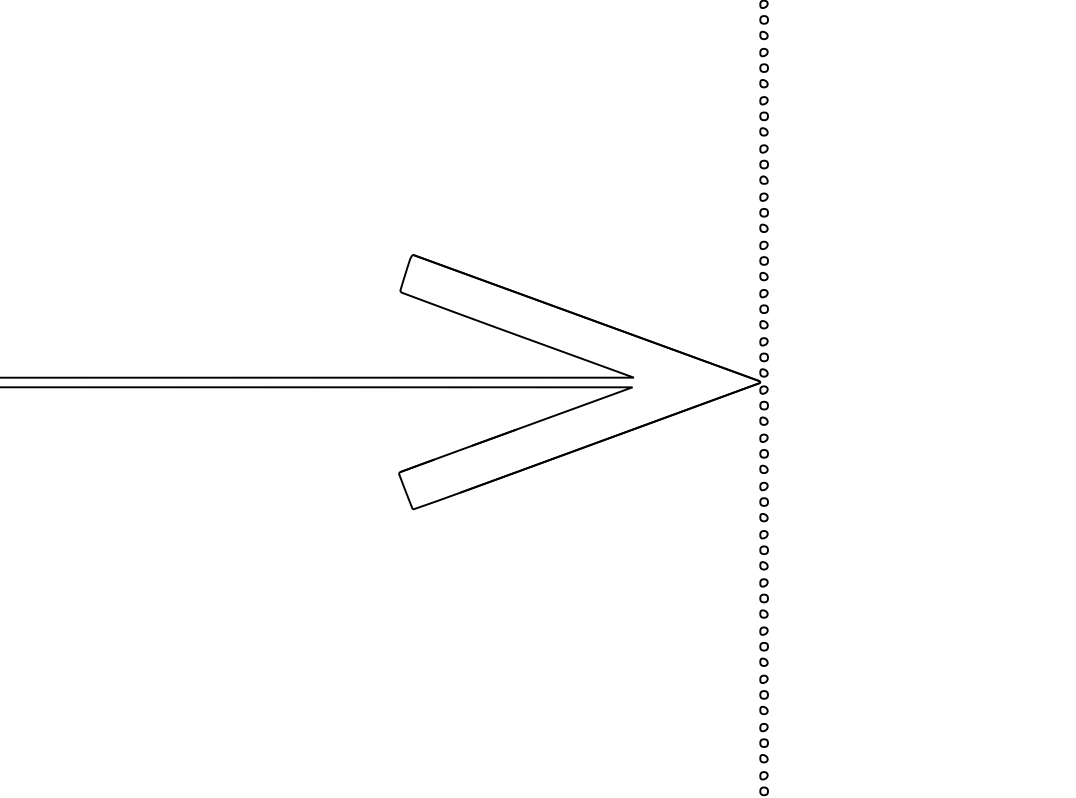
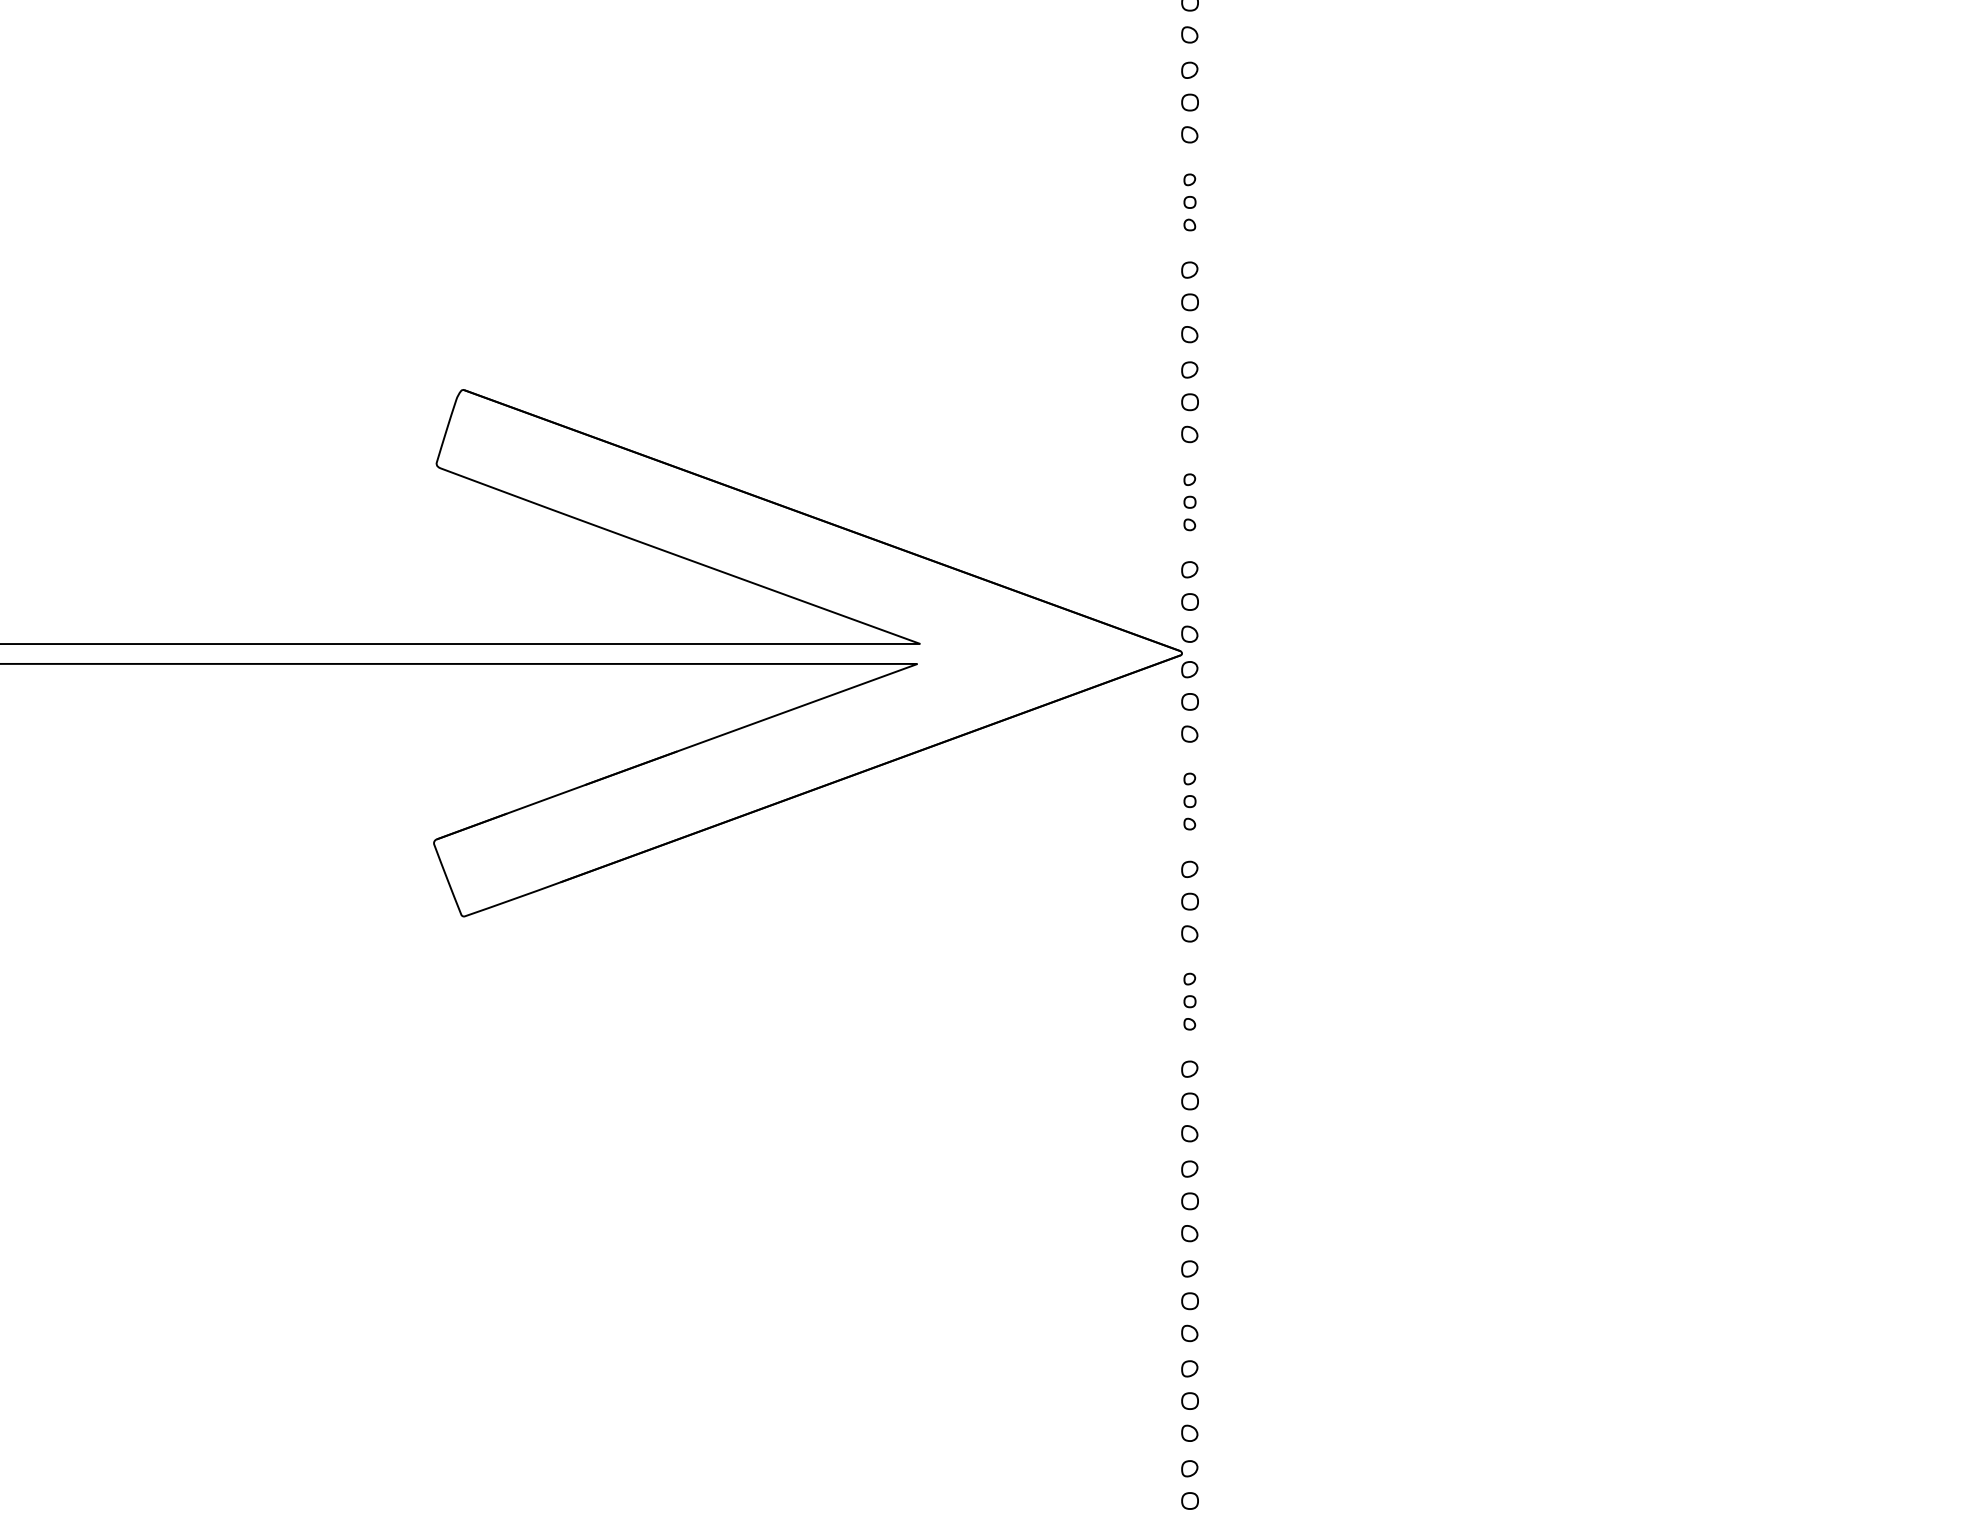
part: (763, 164) -> (1188, 202), size x0.7
part: (763, 309) -> (1188, 502), size x0.7
part: (763, 453) -> (1188, 801), size x0.7
part: (763, 550) -> (1188, 1002), size x0.7

